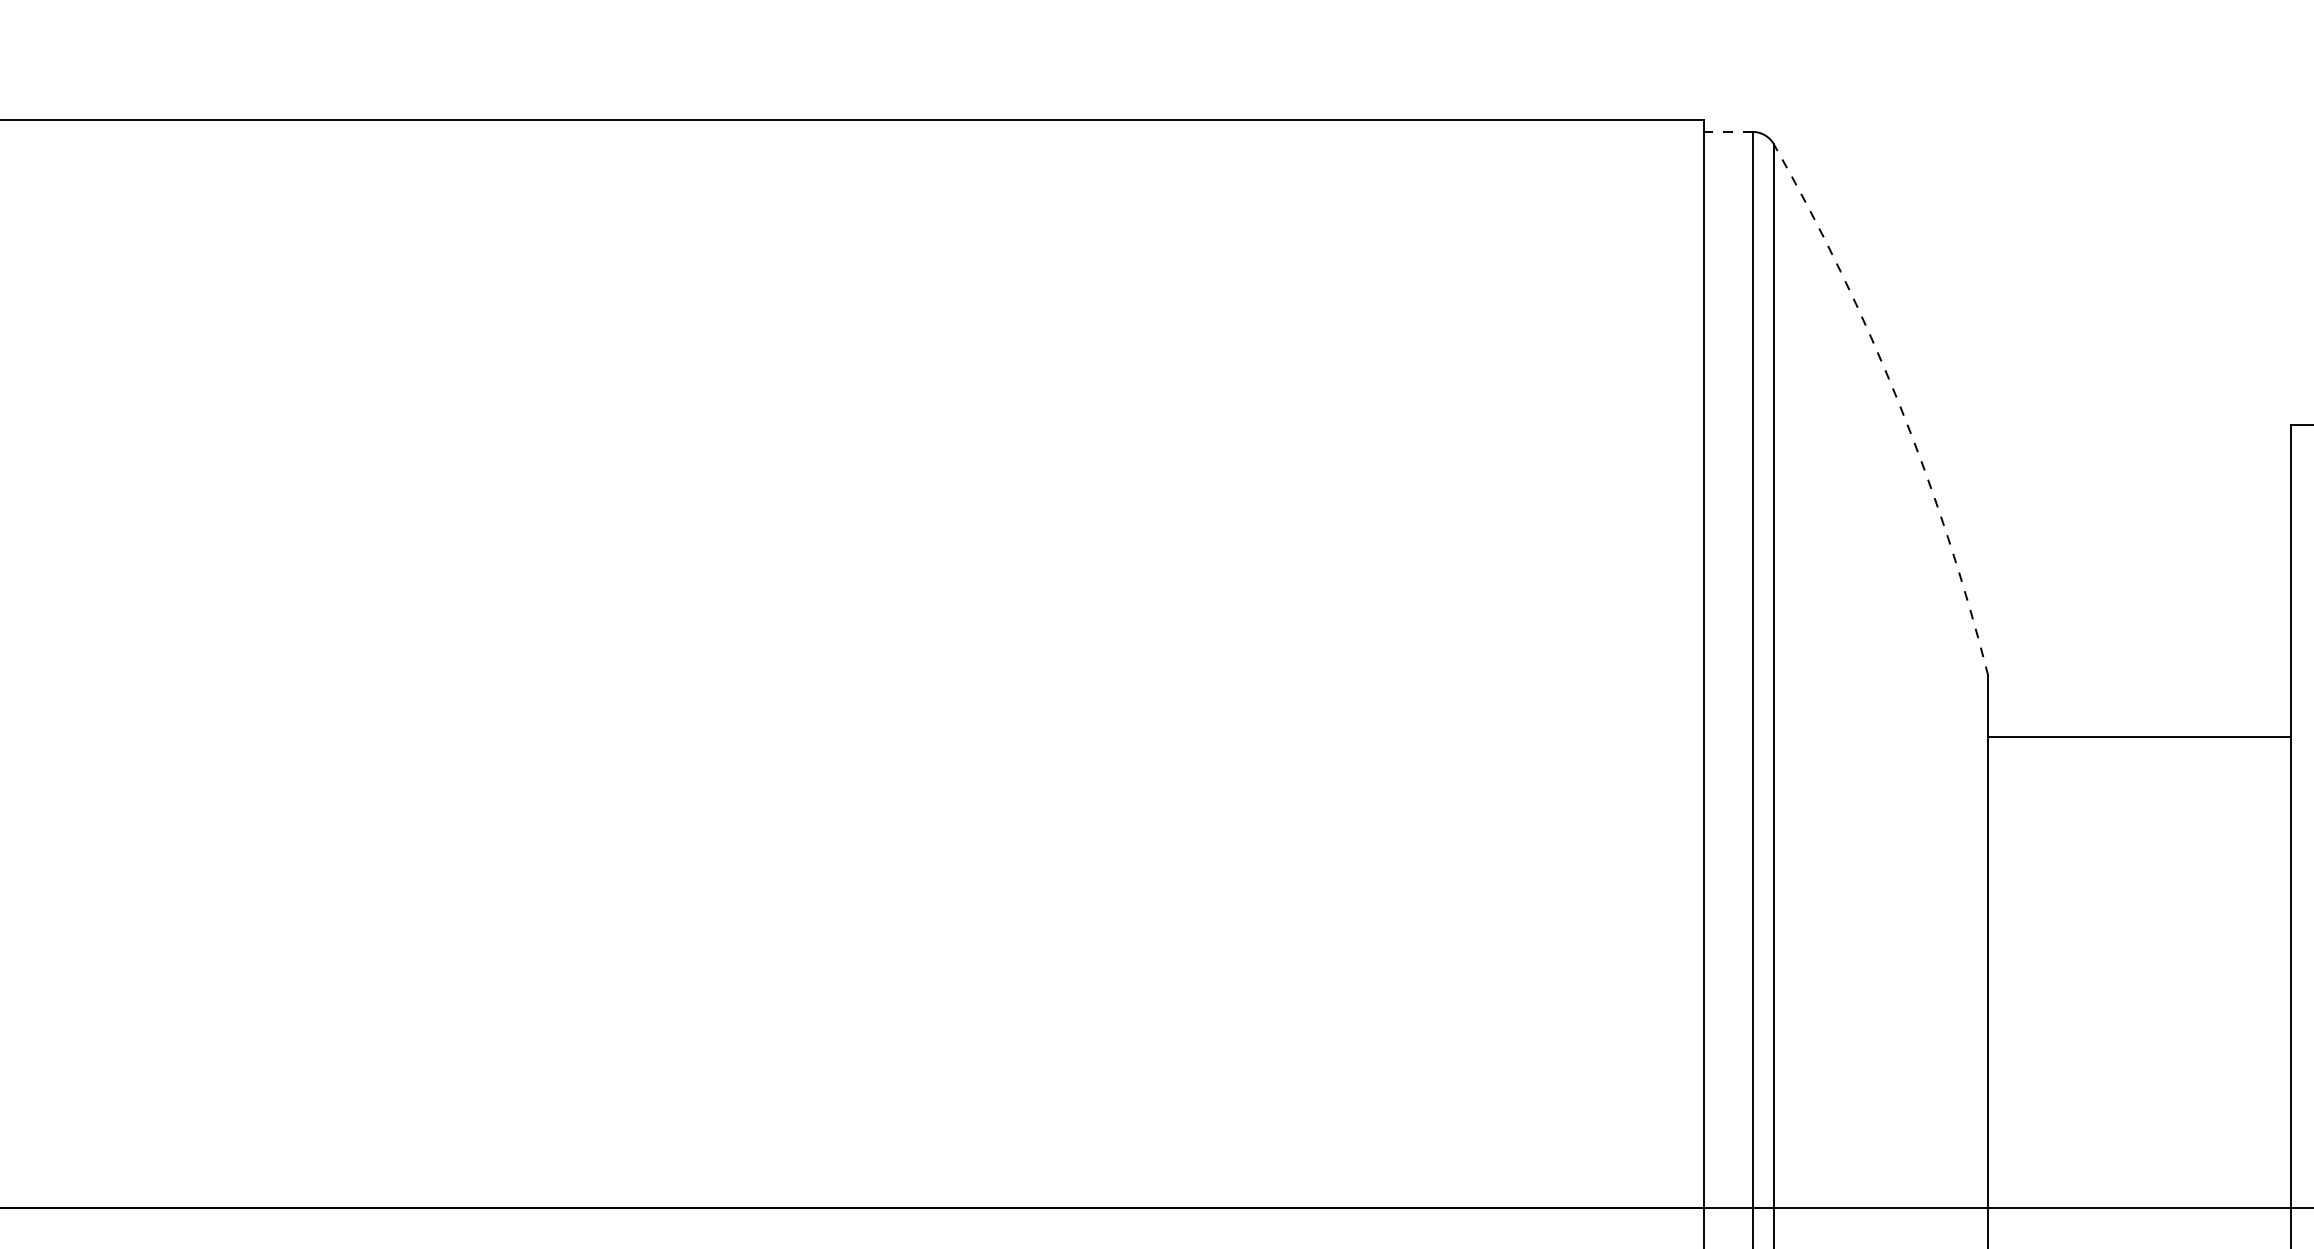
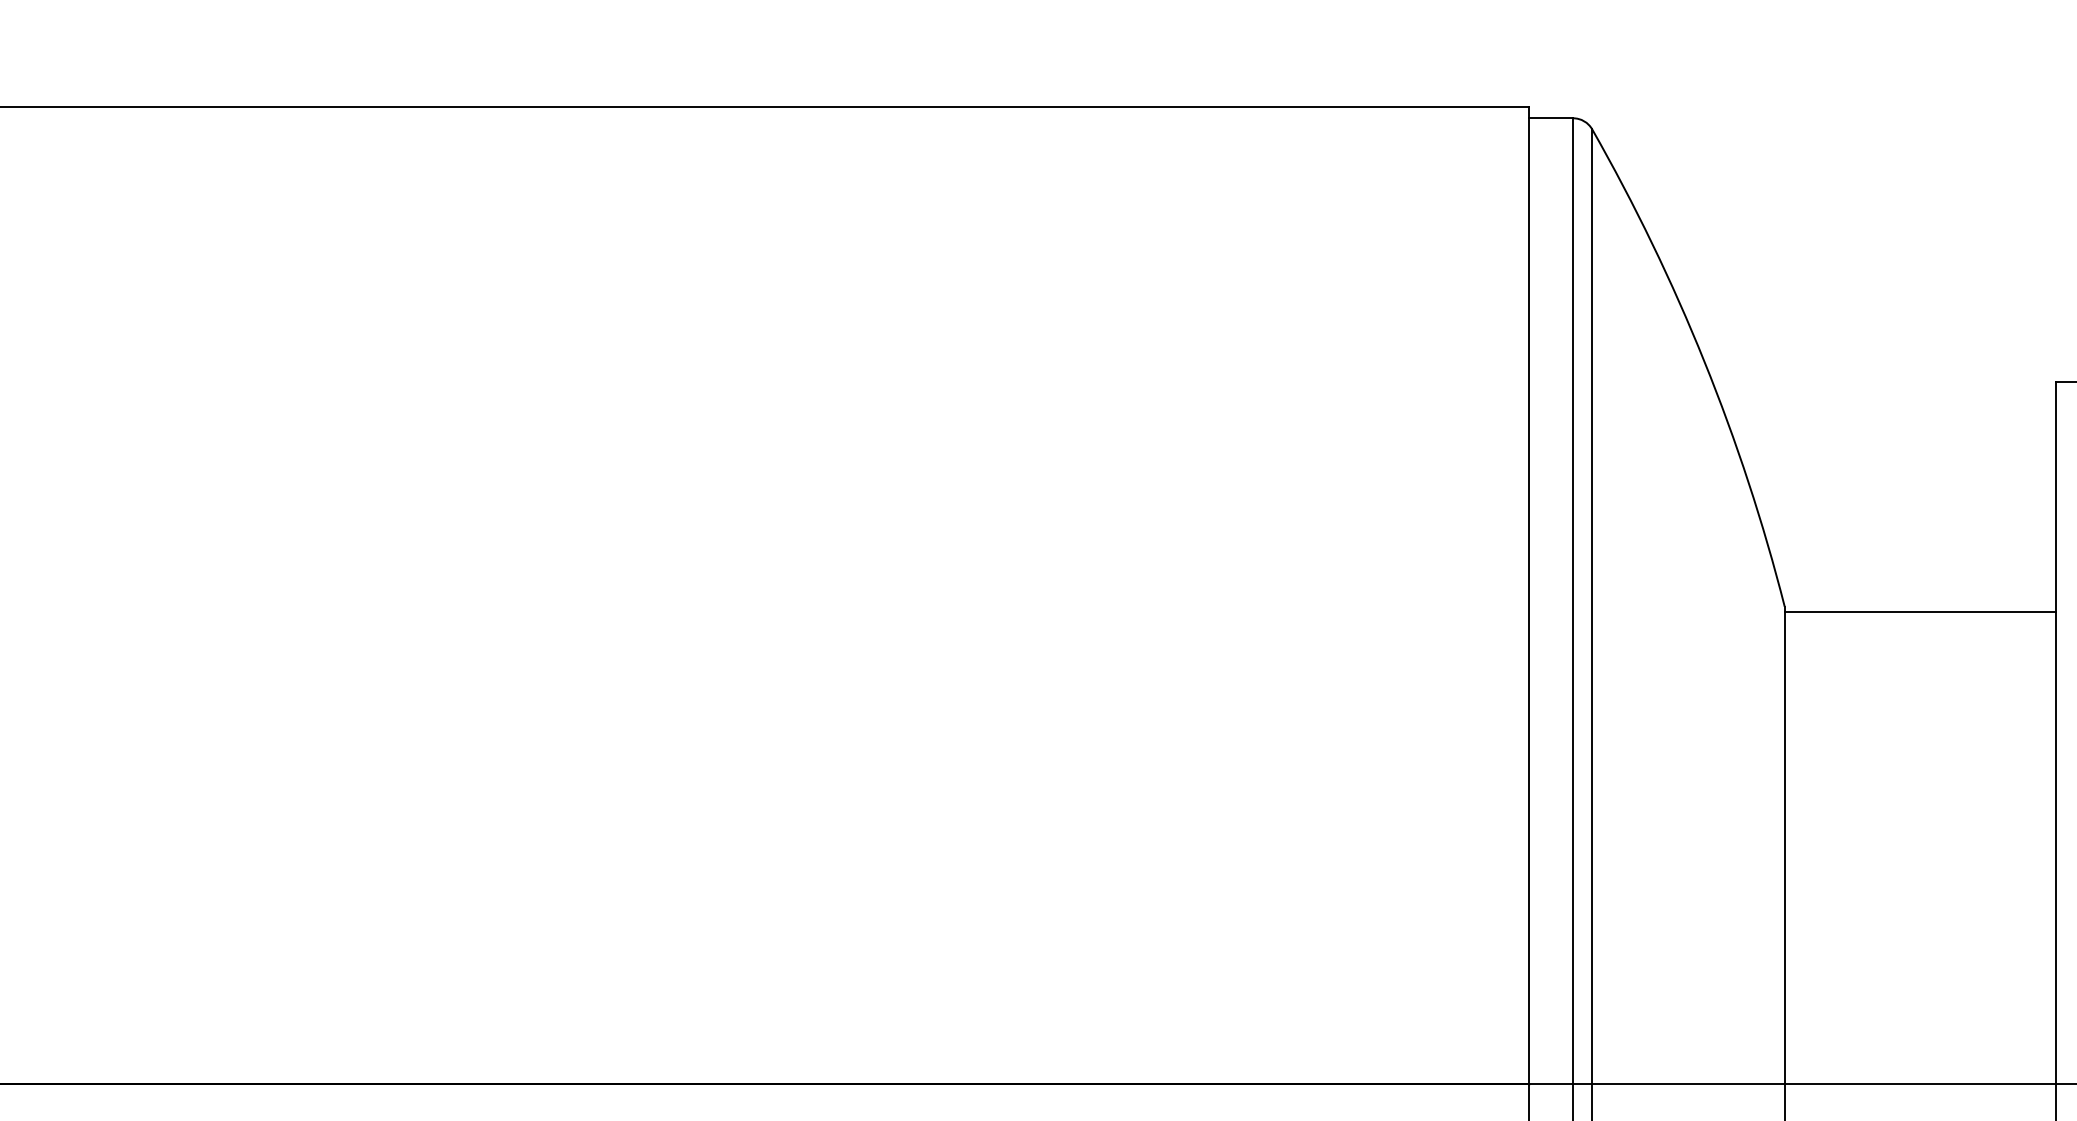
line: (1728, 132) -> (1551, 118), dashed -> solid
arc: (1898, 402) -> (1704, 361), dashed -> solid
line: (2139, 737) -> (1920, 612), moved

